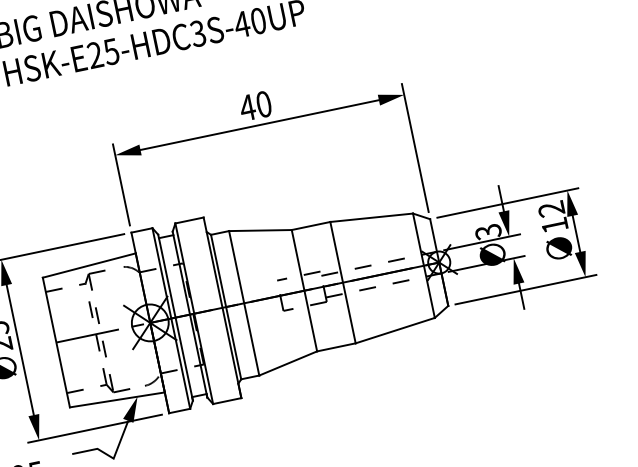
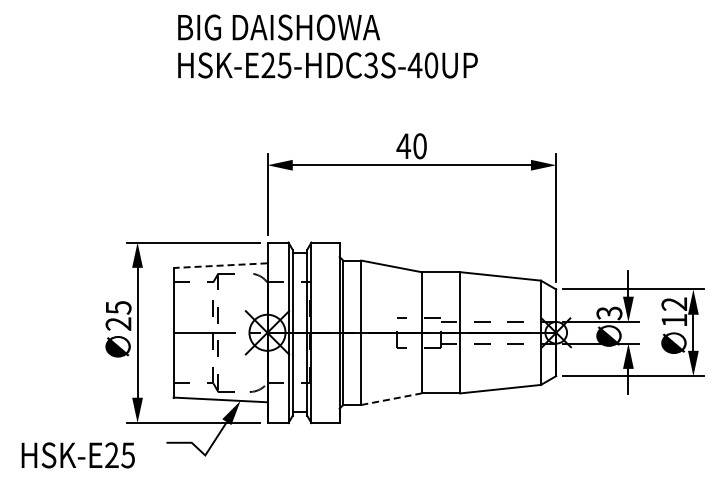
line: (89, 265) -> (220, 265), solid -> dashed
line: (288, 363) -> (391, 399), solid -> dashed

